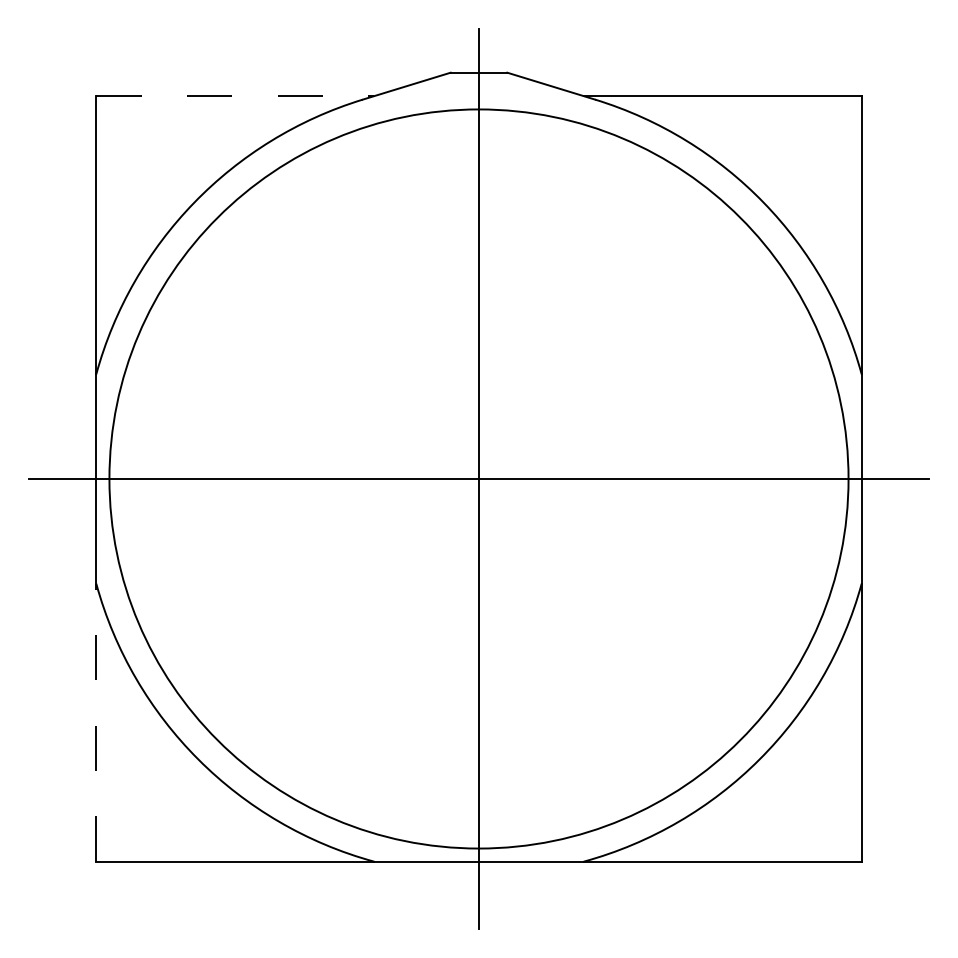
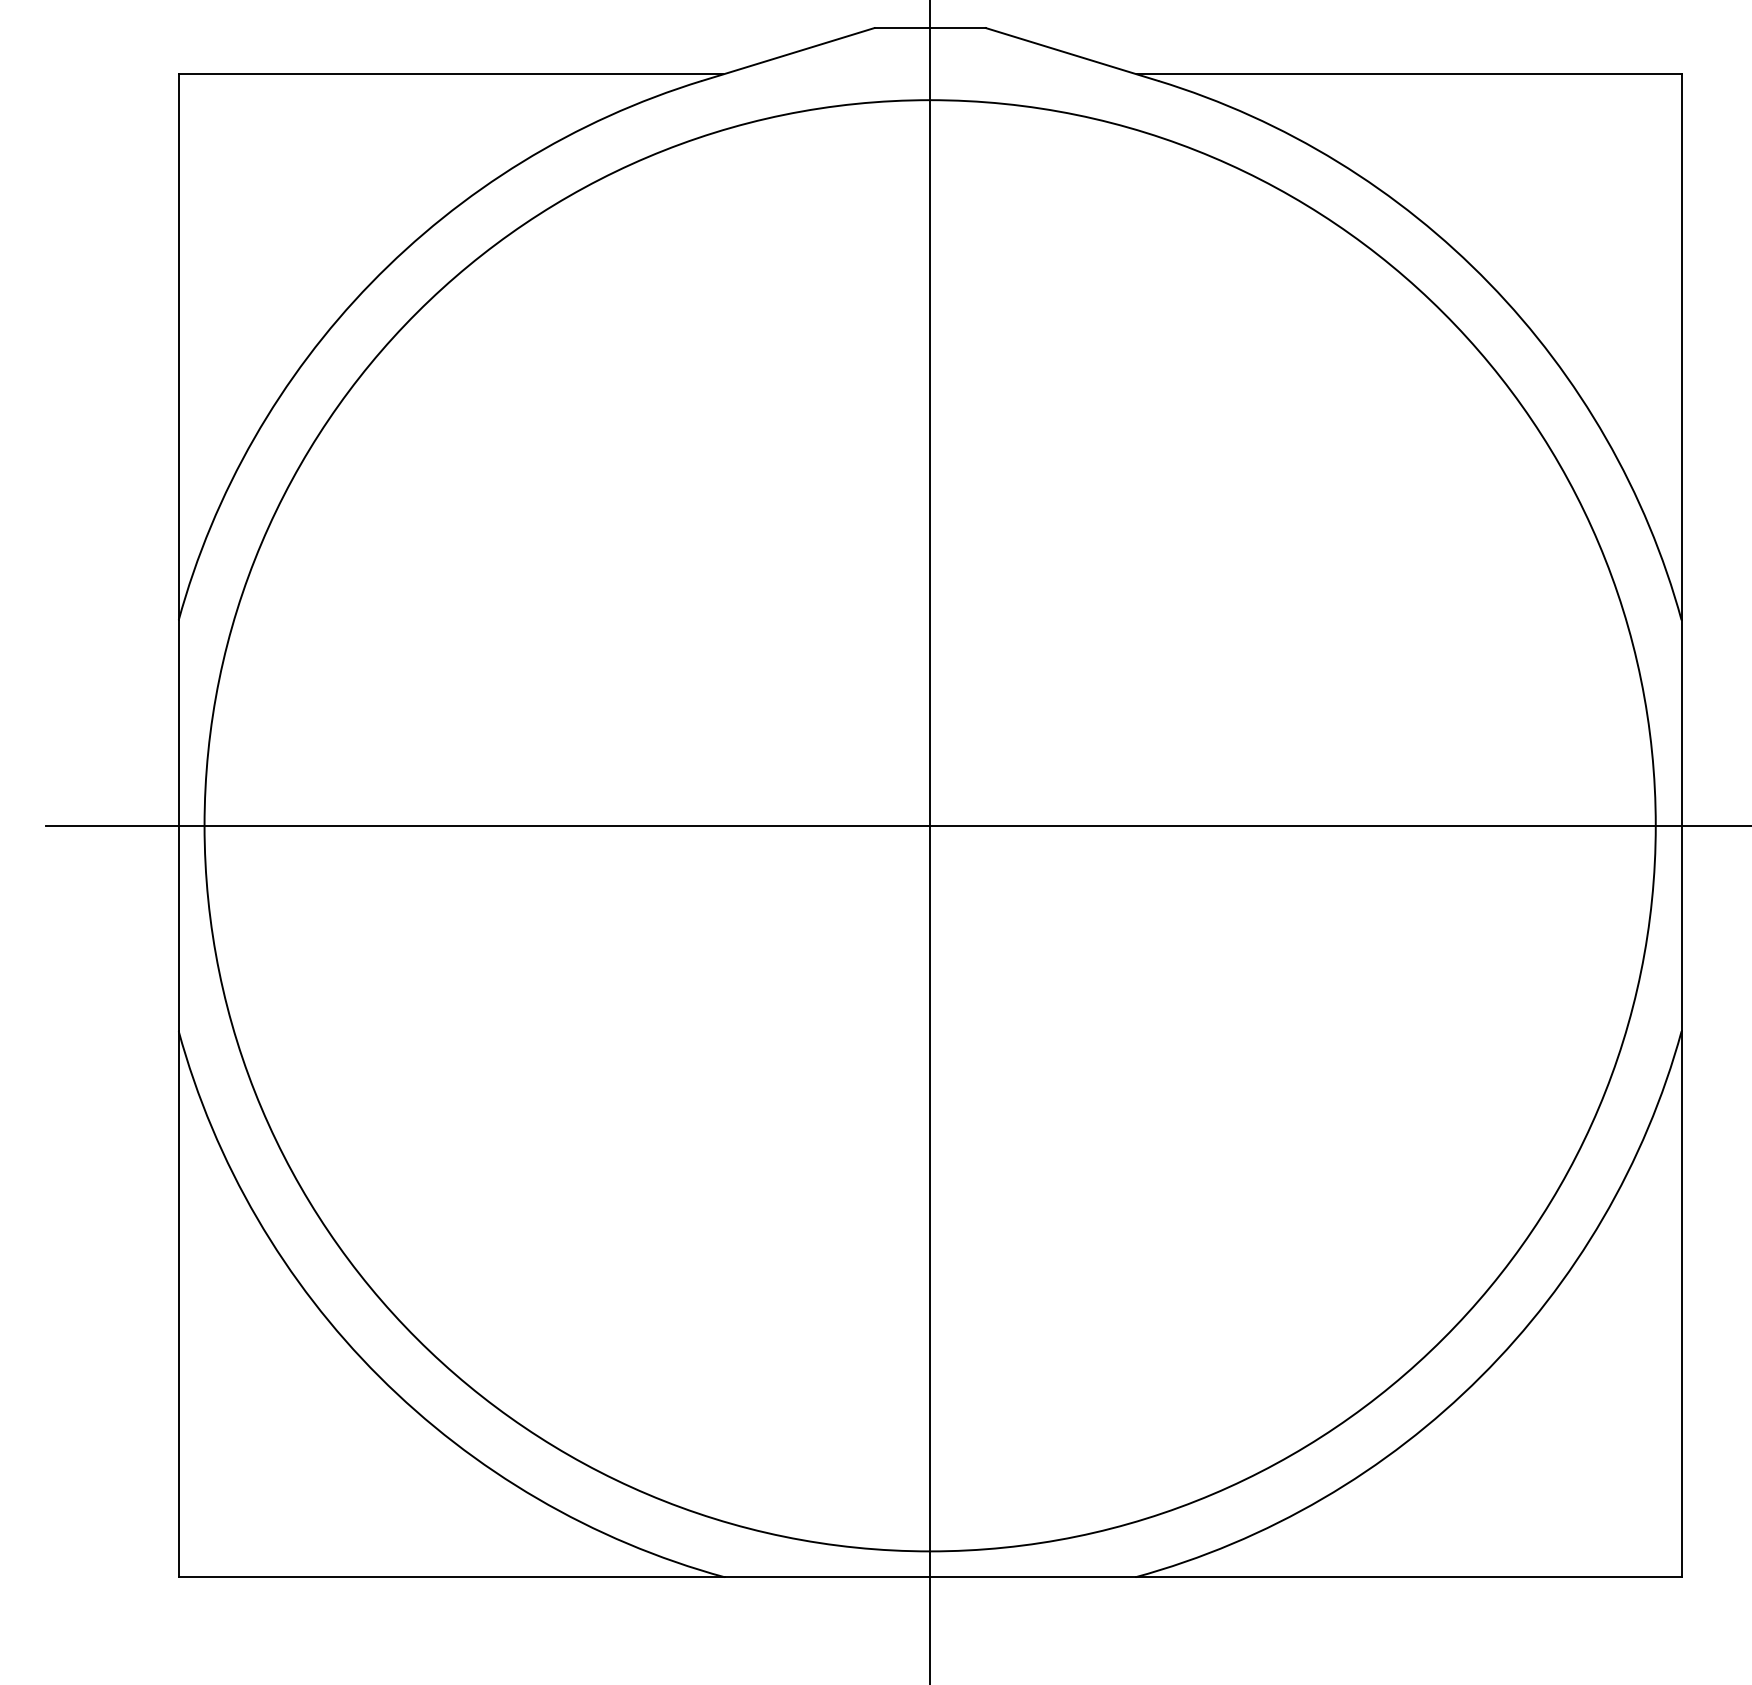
line: (235, 96) -> (452, 74), dashed -> solid
line: (96, 722) -> (179, 1303), dashed -> solid

